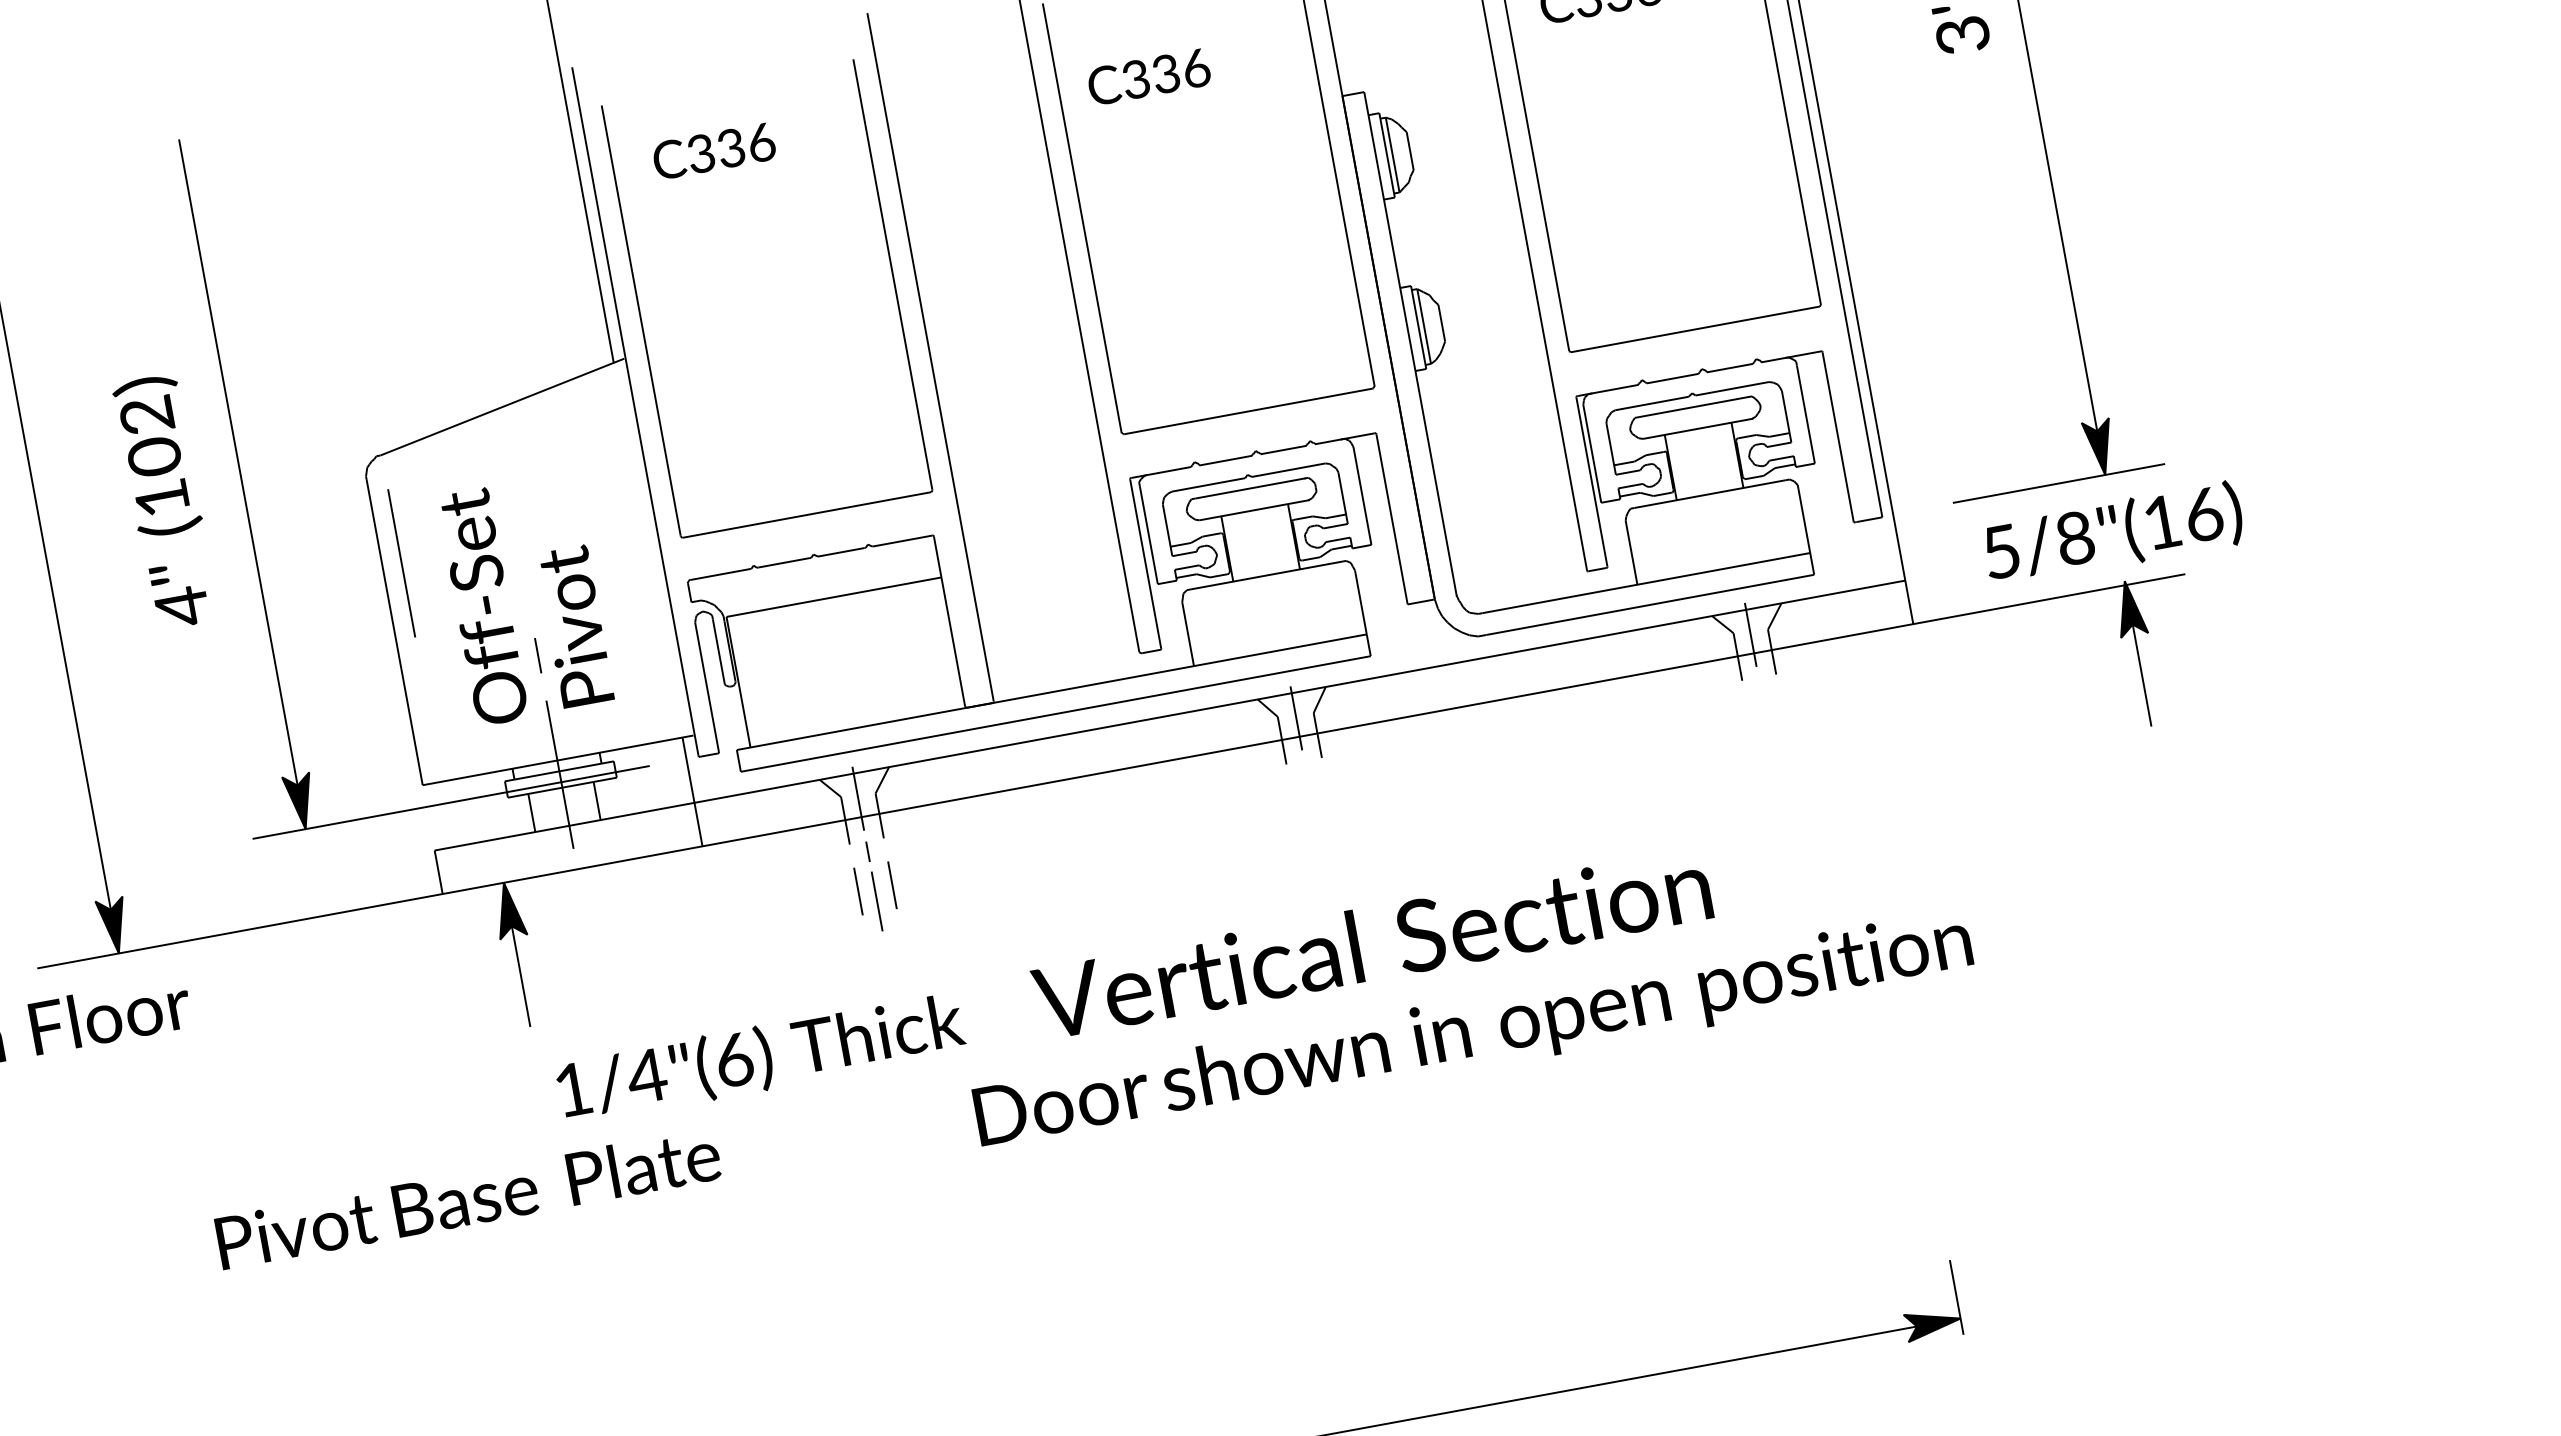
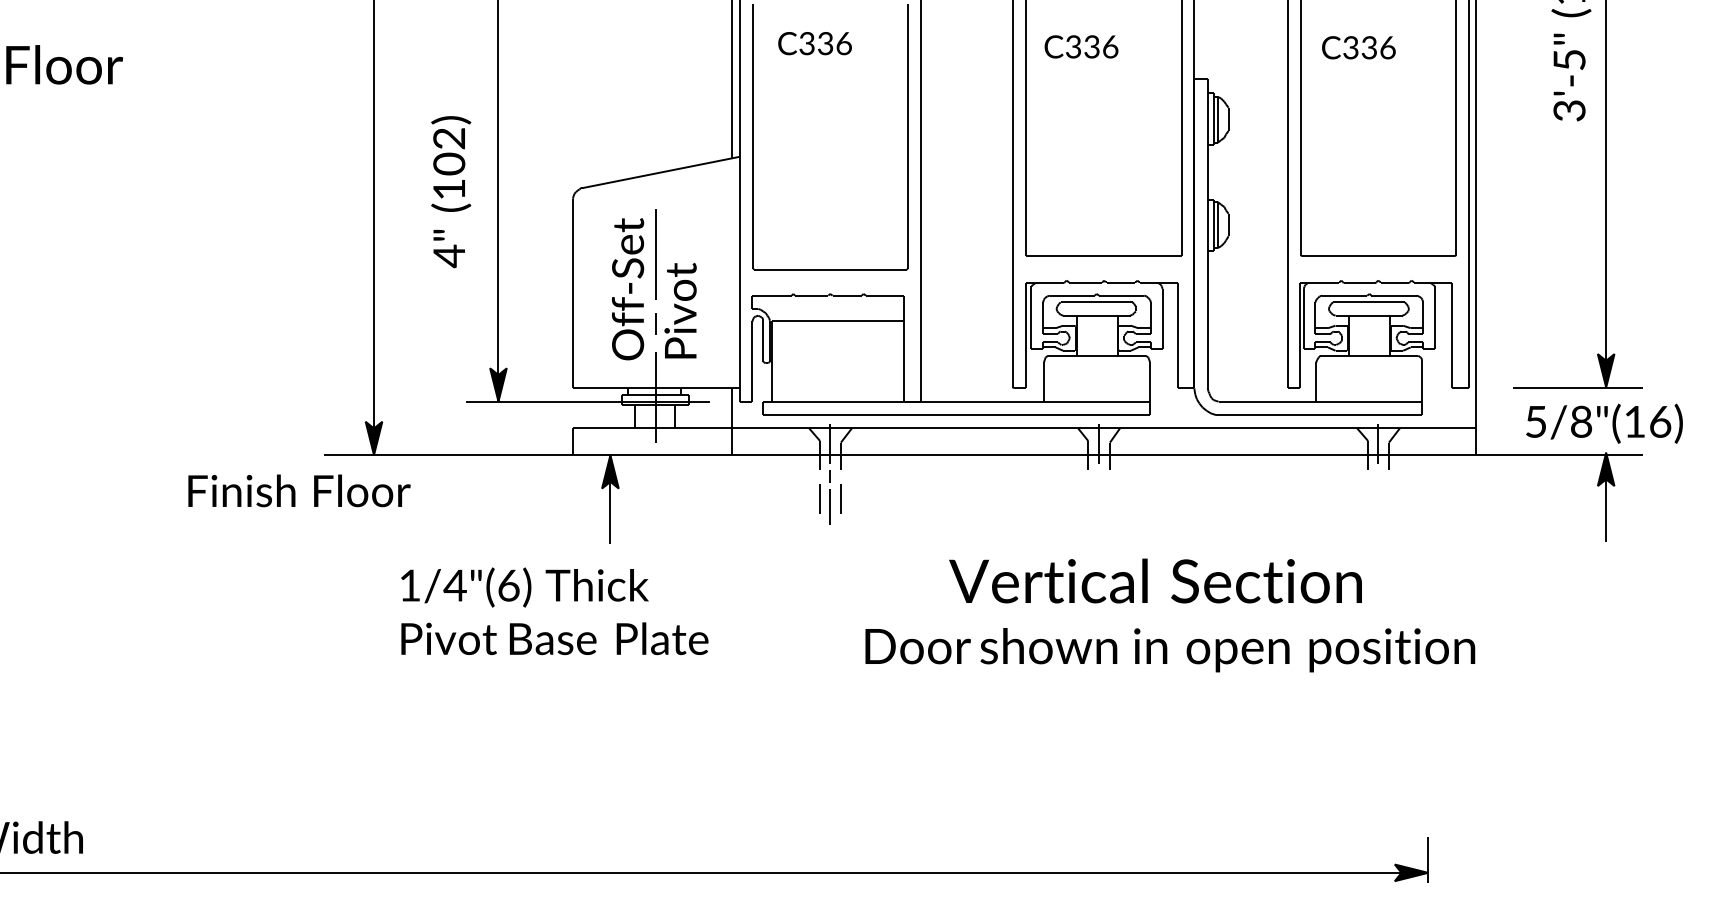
line: (401, 563) -> (655, 254), moved
text: (1371, 942) -> (1155, 580), moved
text: (760, 1058) -> (524, 587), moved

